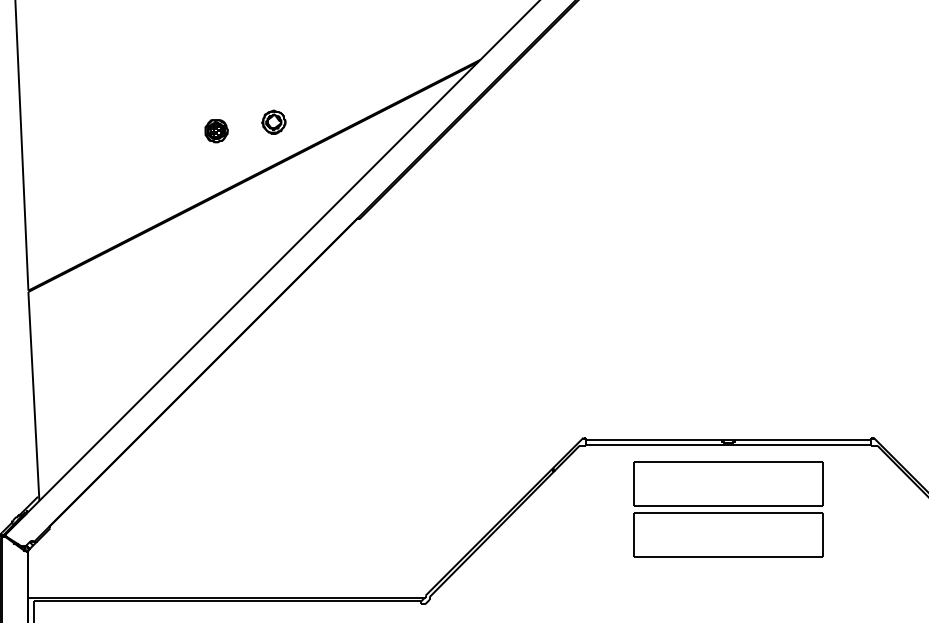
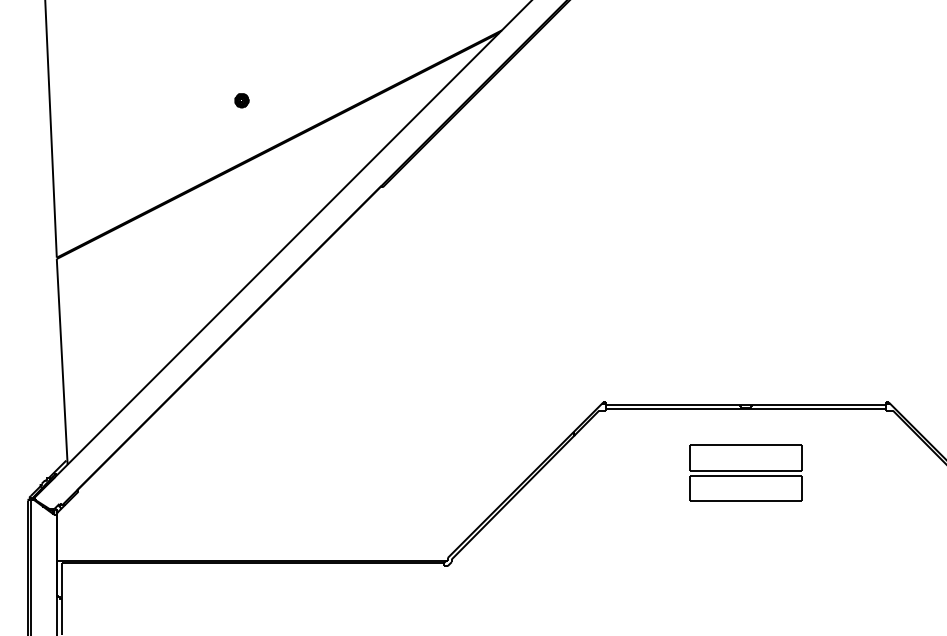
part: (272, 121) -> (297, 91), removed
part: (216, 130) -> (241, 100), size x0.6
part: (727, 509) -> (745, 473), size x0.6

